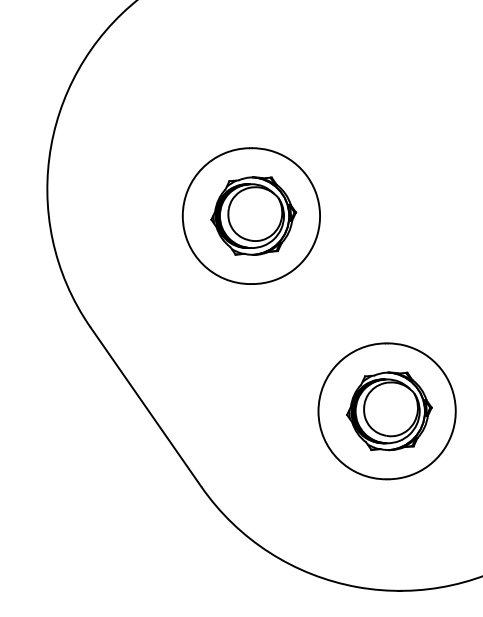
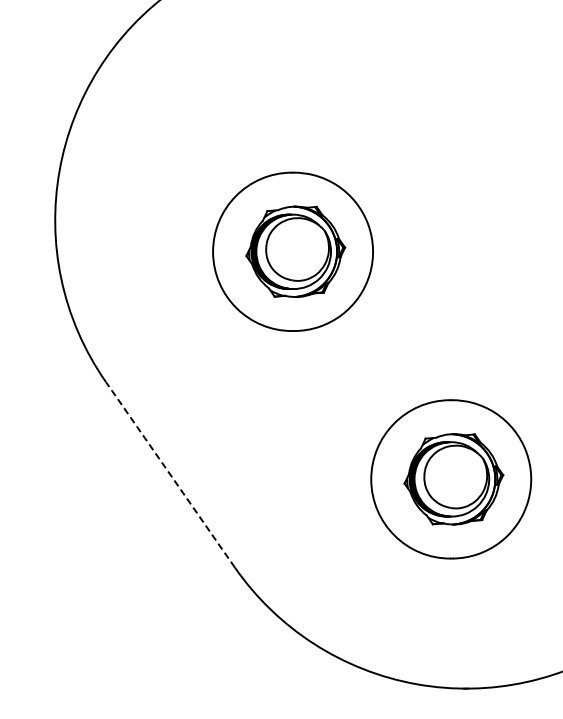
line: (146, 407) -> (170, 474), solid -> dashed

